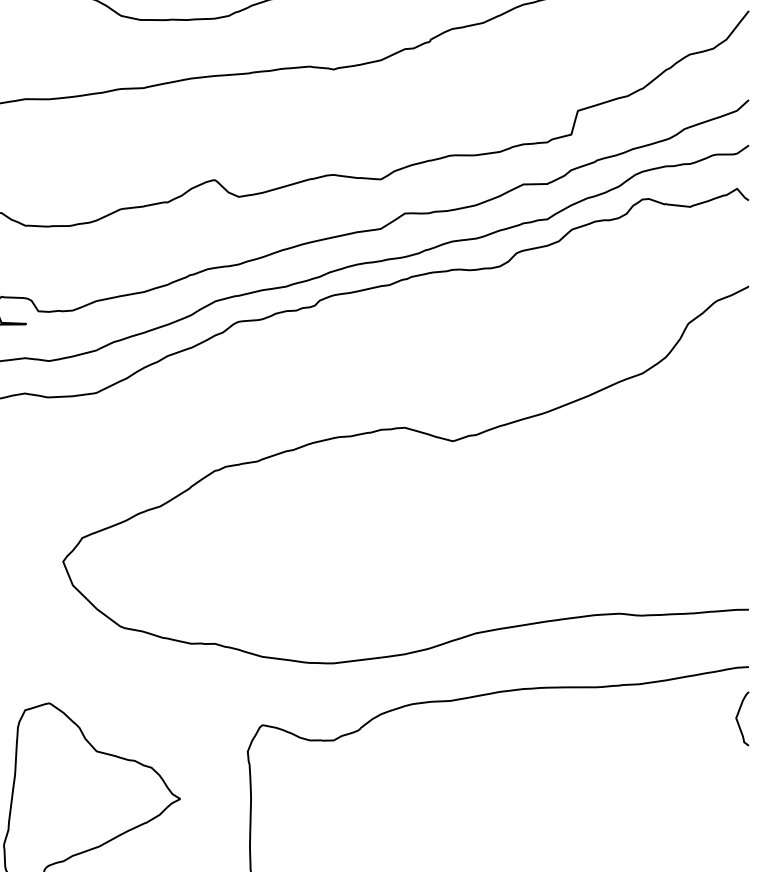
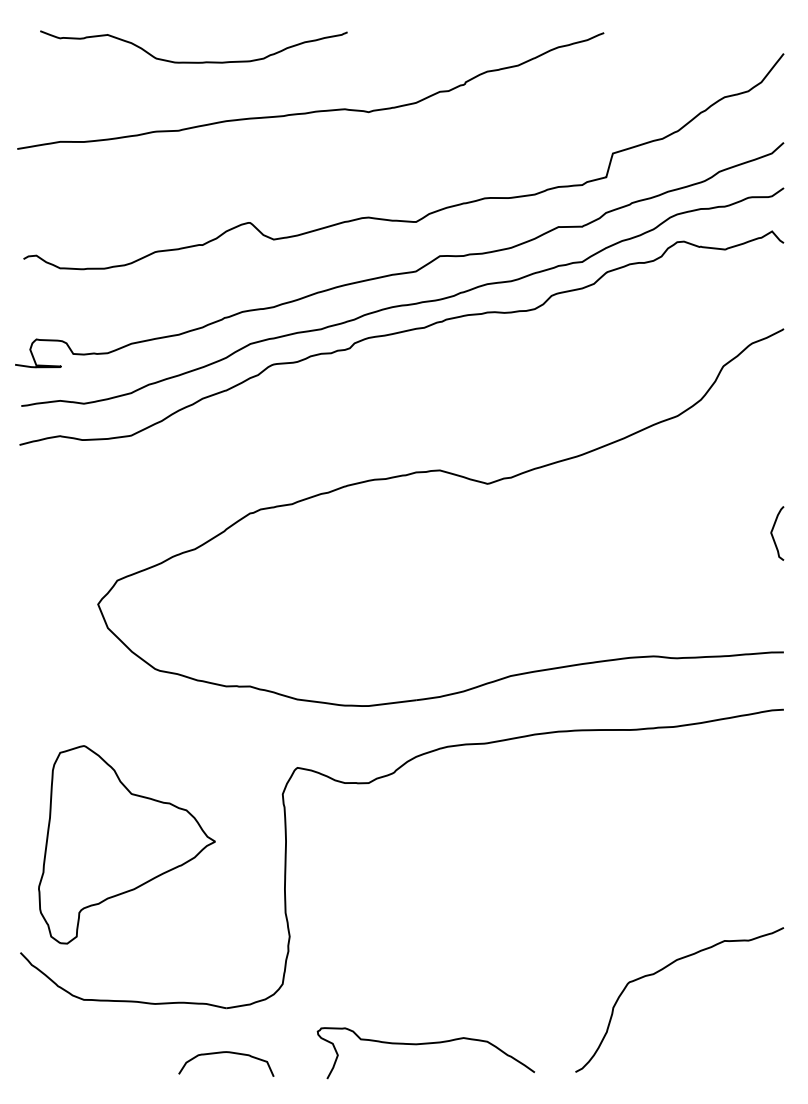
curve: (738, 720) -> (773, 535), moved

